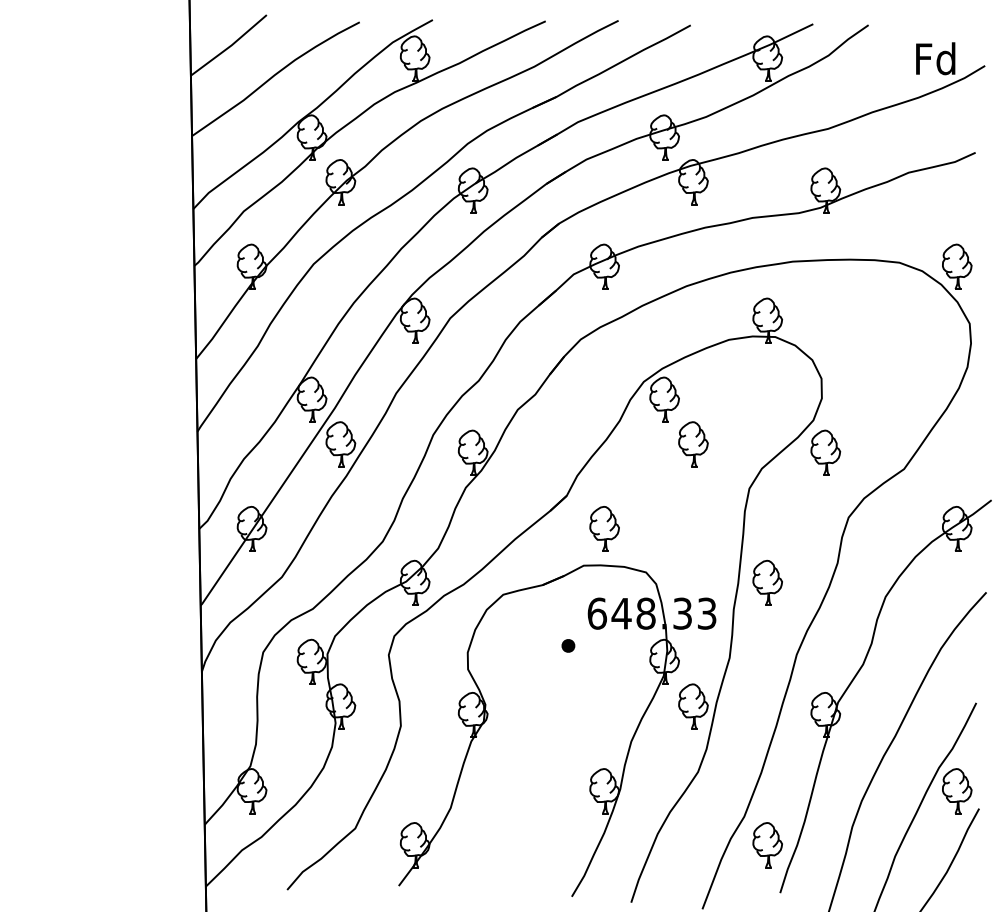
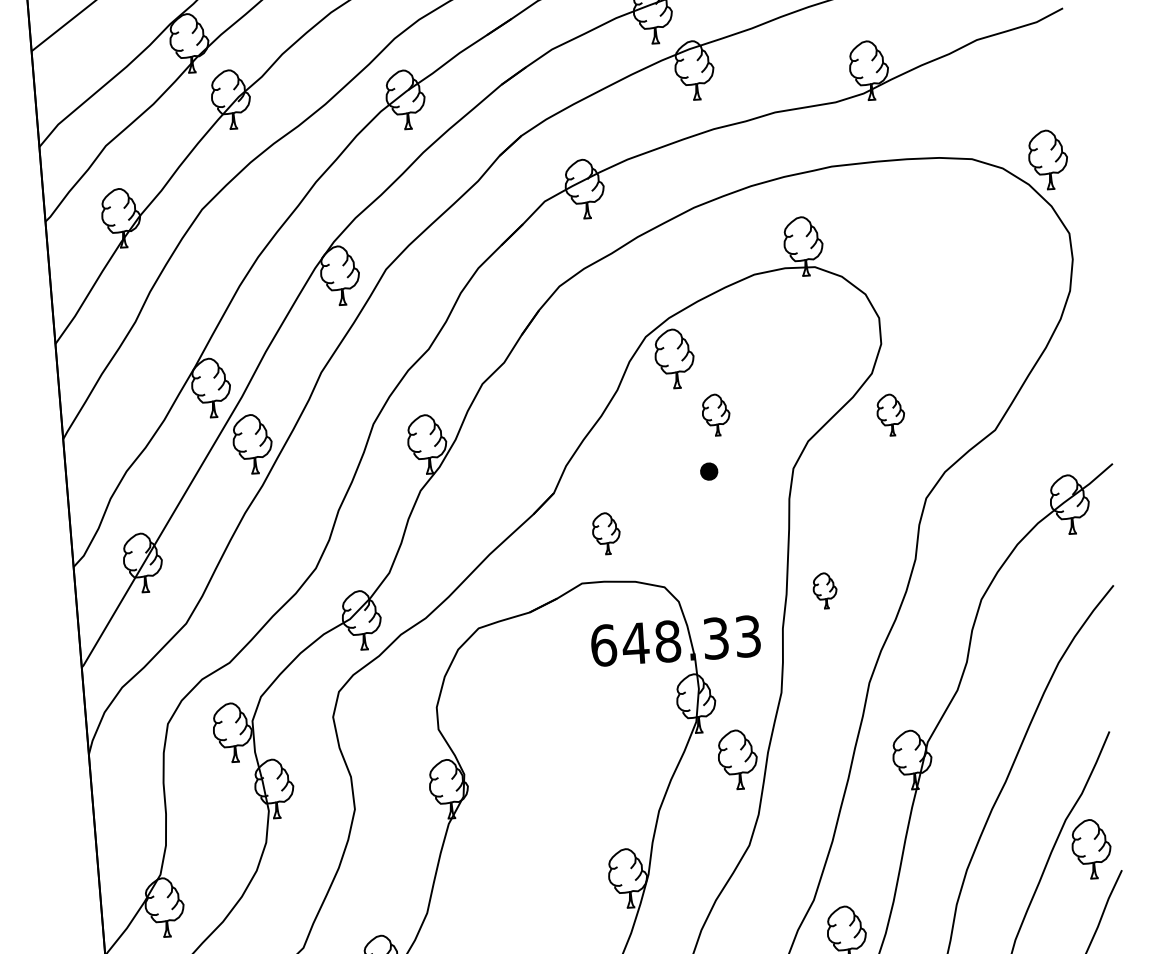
part: (693, 444) -> (716, 415), size x0.7
part: (825, 452) -> (890, 414), size x0.7
part: (604, 528) -> (606, 532), size x0.7
part: (767, 582) -> (824, 590), size x0.6
part: (568, 645) -> (709, 471), moved

